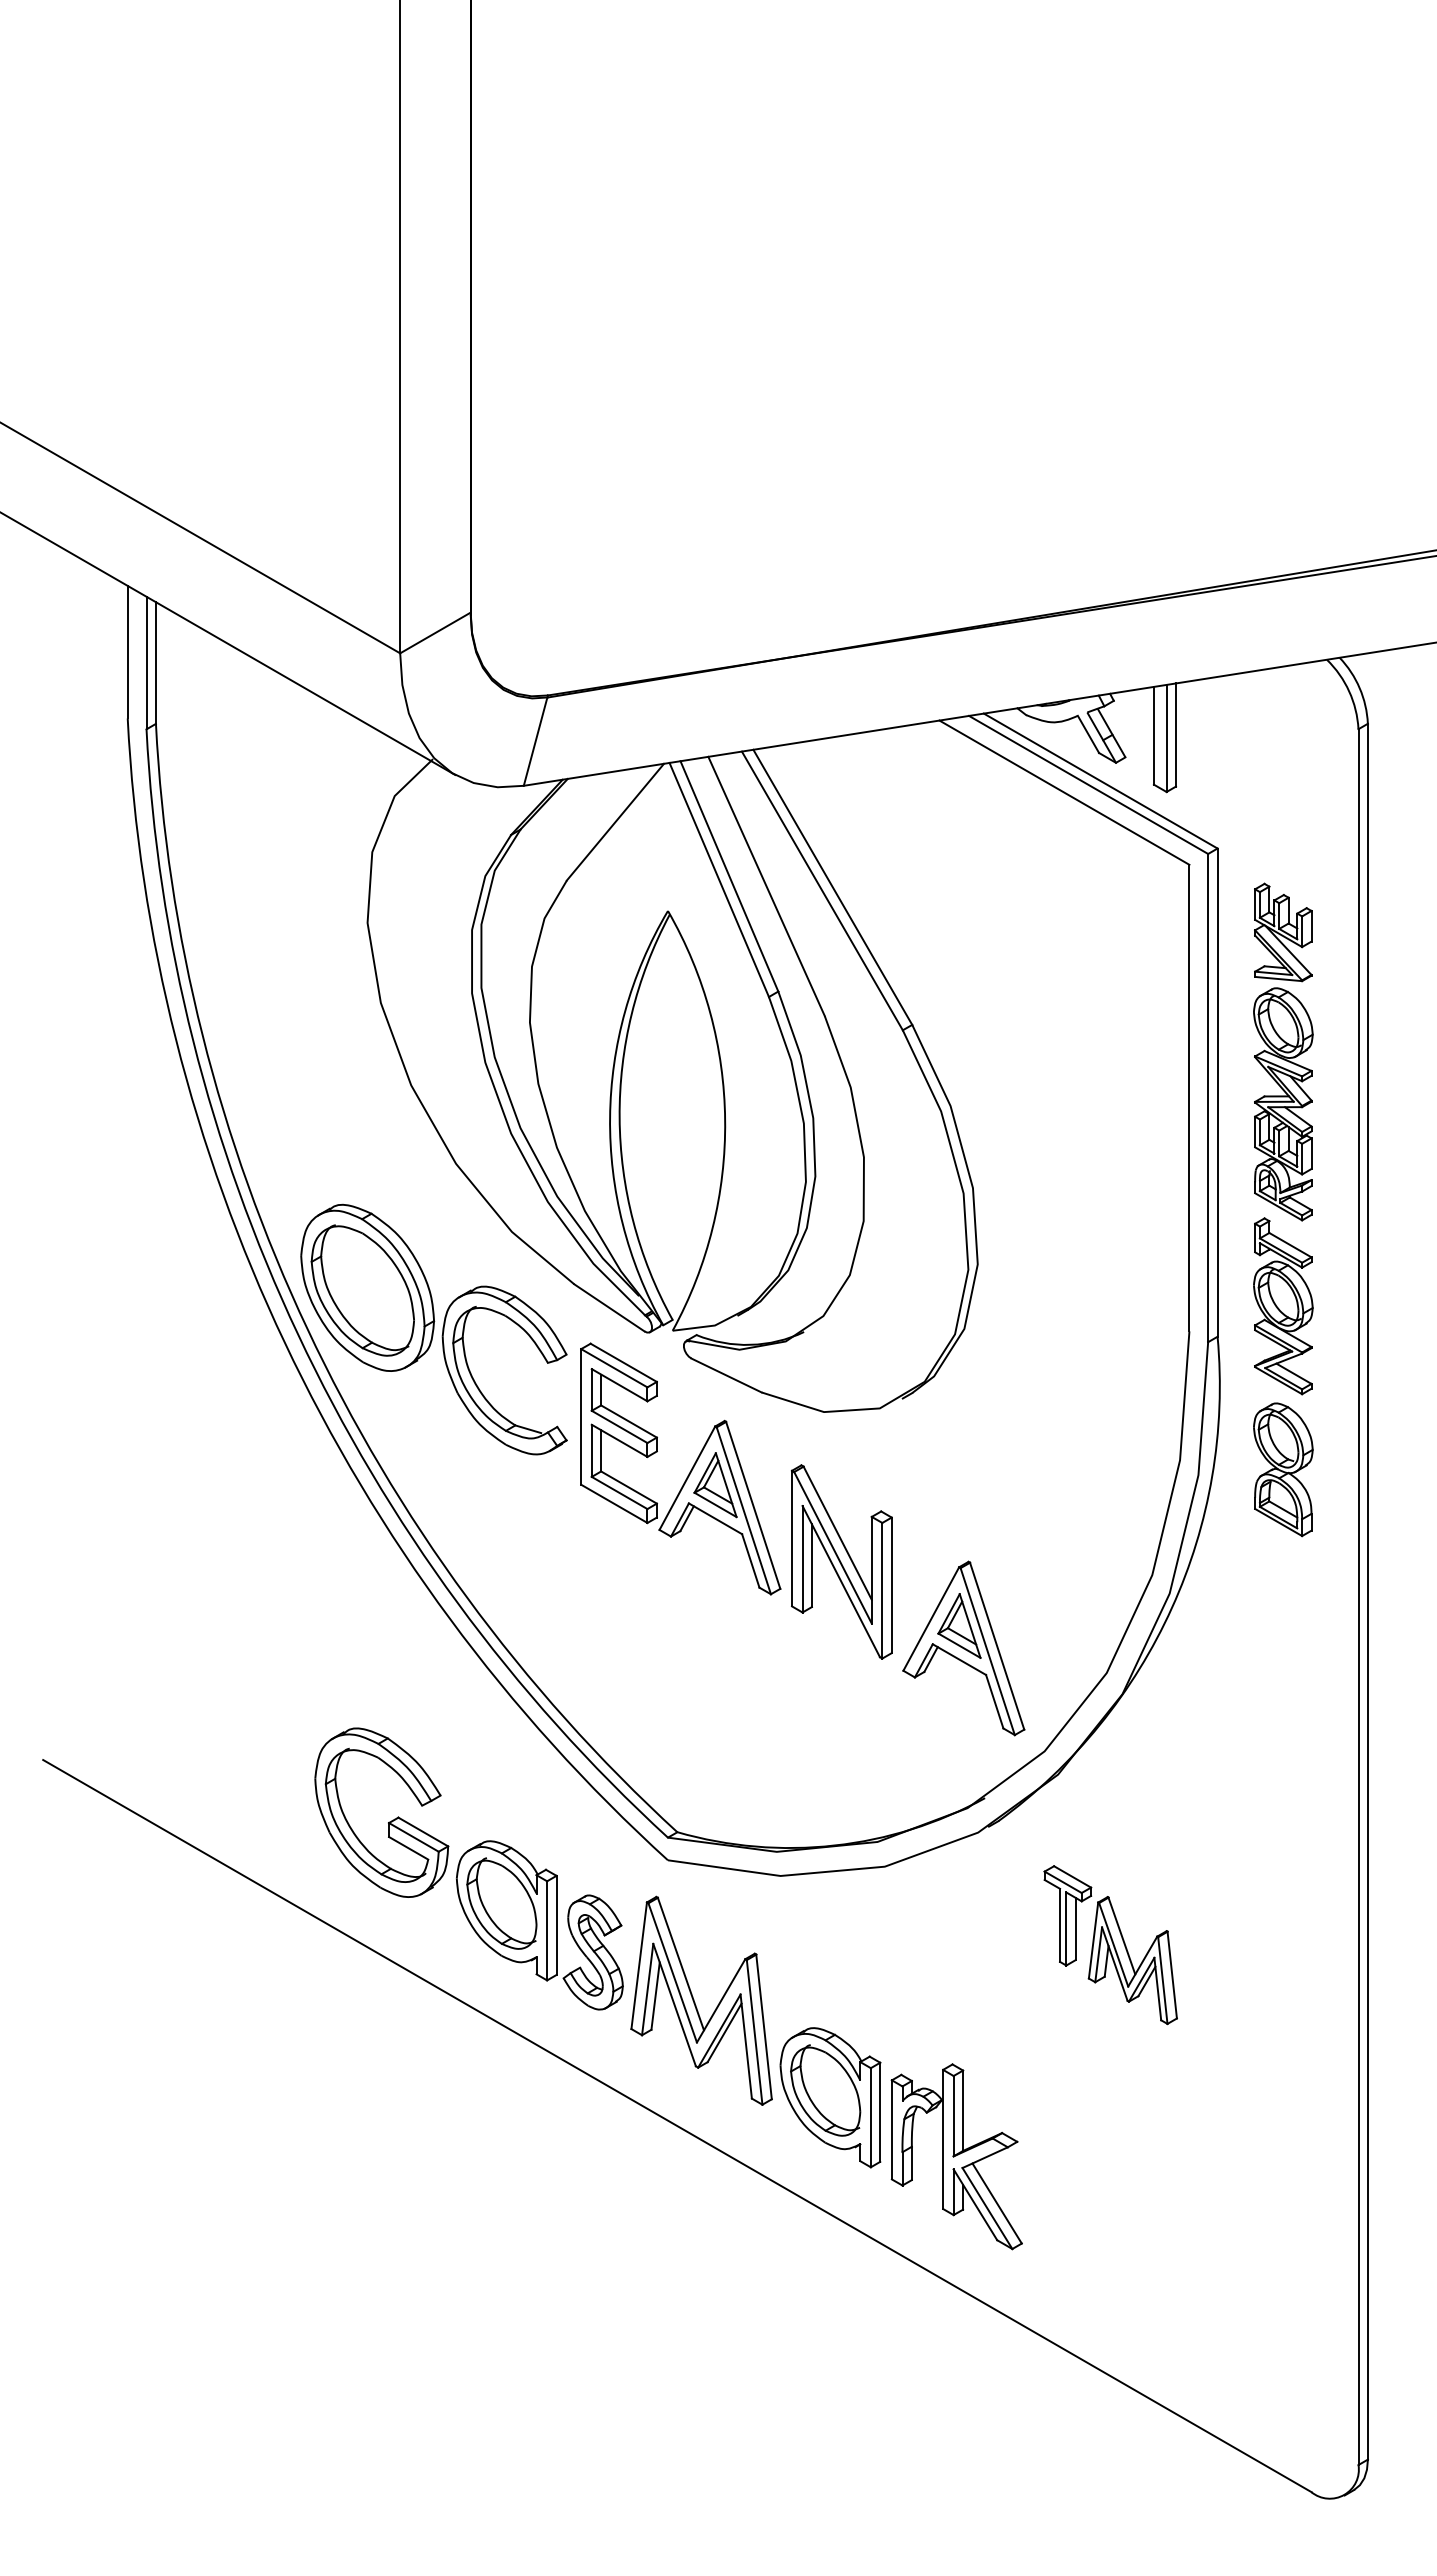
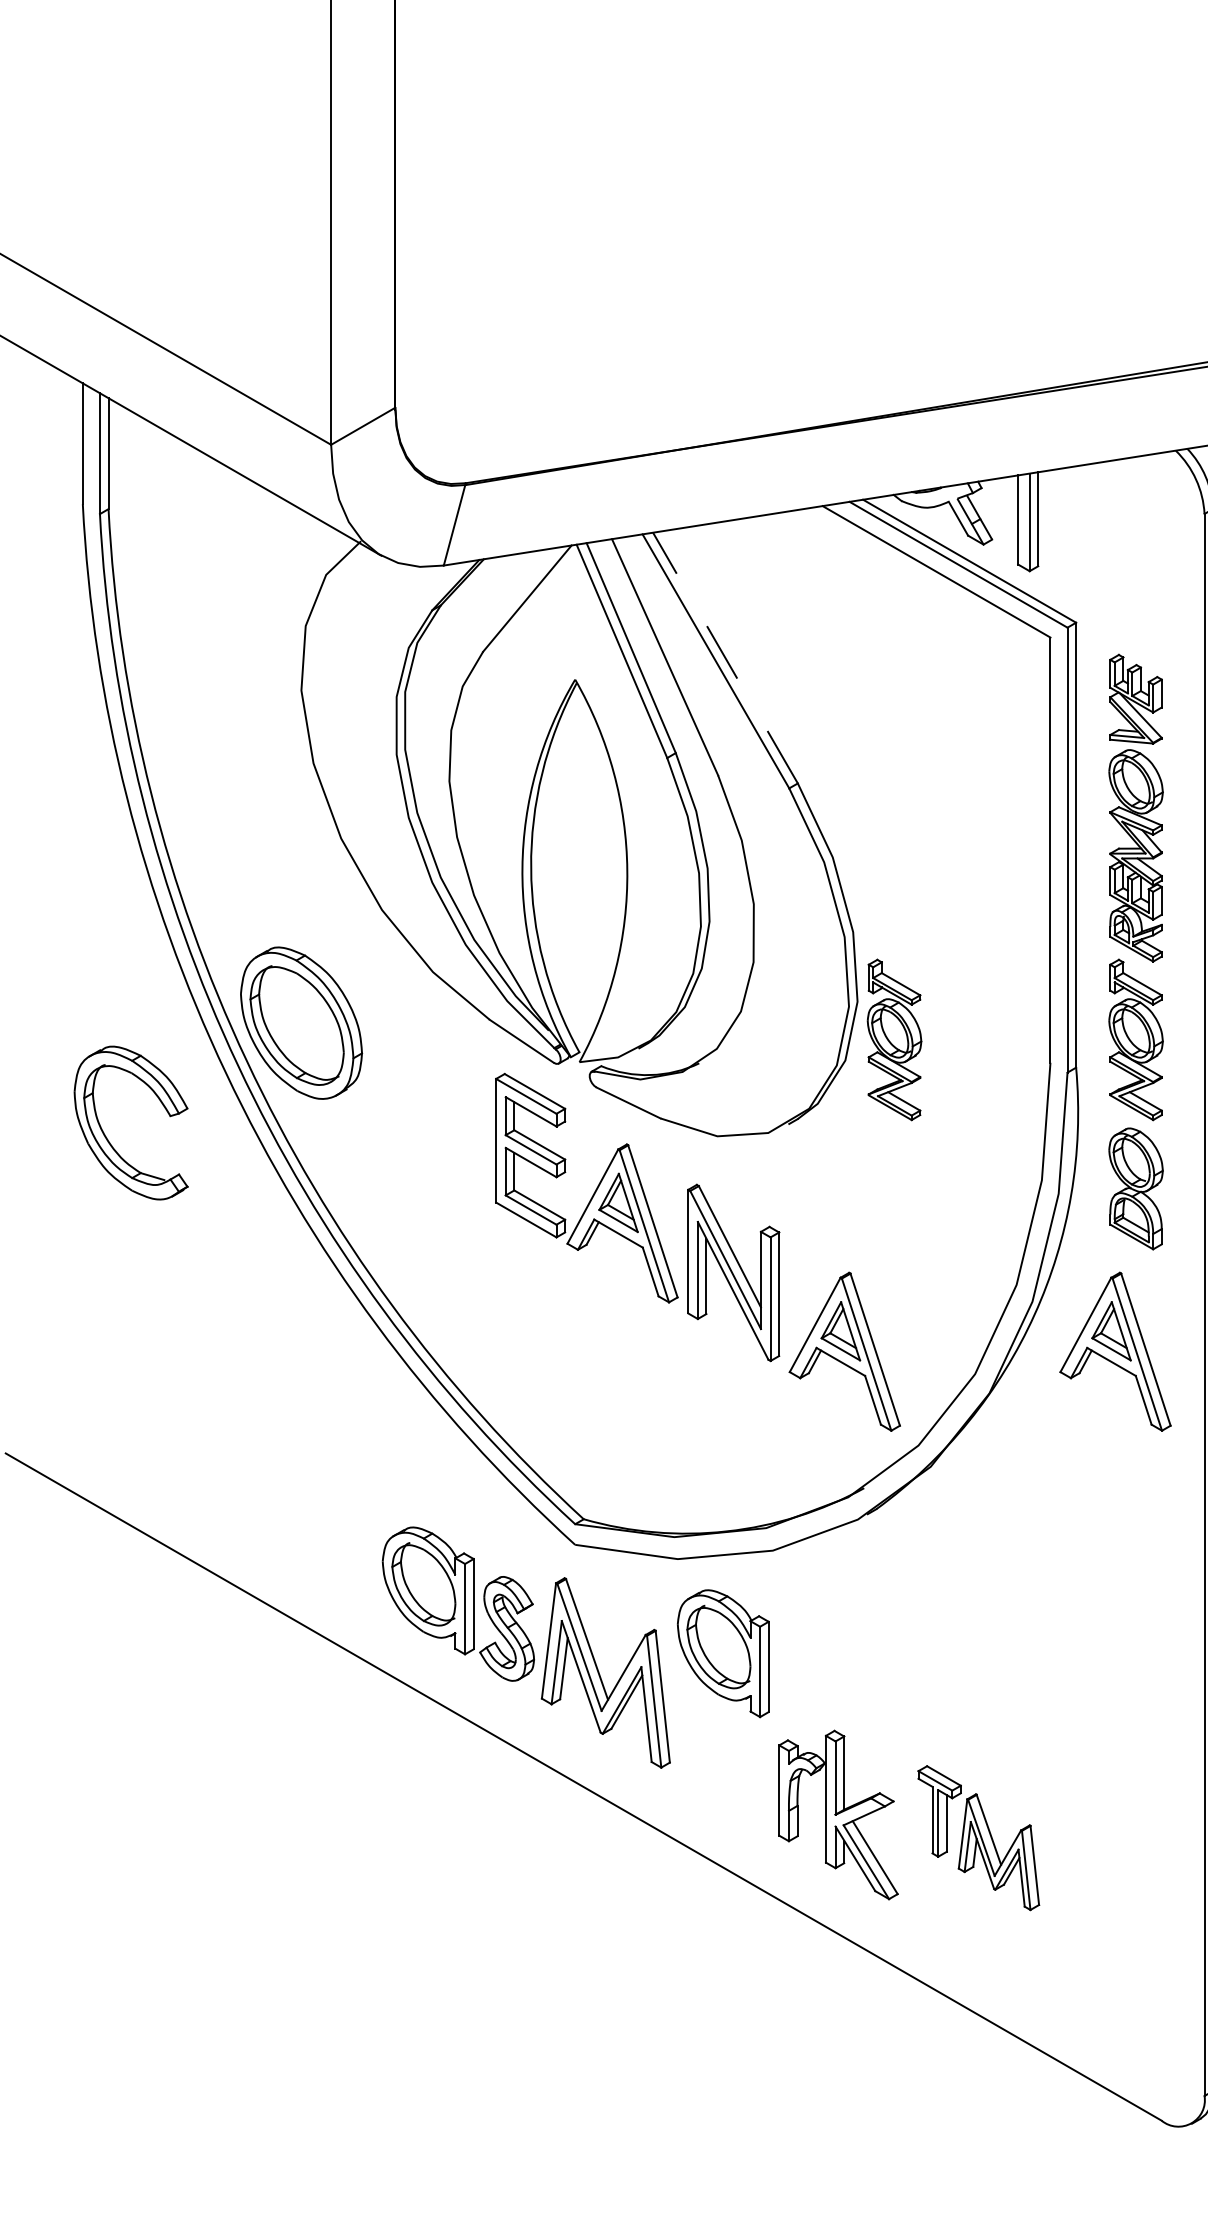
line: (832, 887) -> (725, 658), solid -> dashed
part: (1018, 1306) -> (894, 1040), added
part: (478, 1386) -> (107, 1137), moved
part: (1260, 1648) -> (1115, 1351), added
part: (389, 1821) -> (321, 1509), removed
part: (1110, 1945) -> (978, 1838), moved
part: (830, 2097) -> (723, 1653), moved

